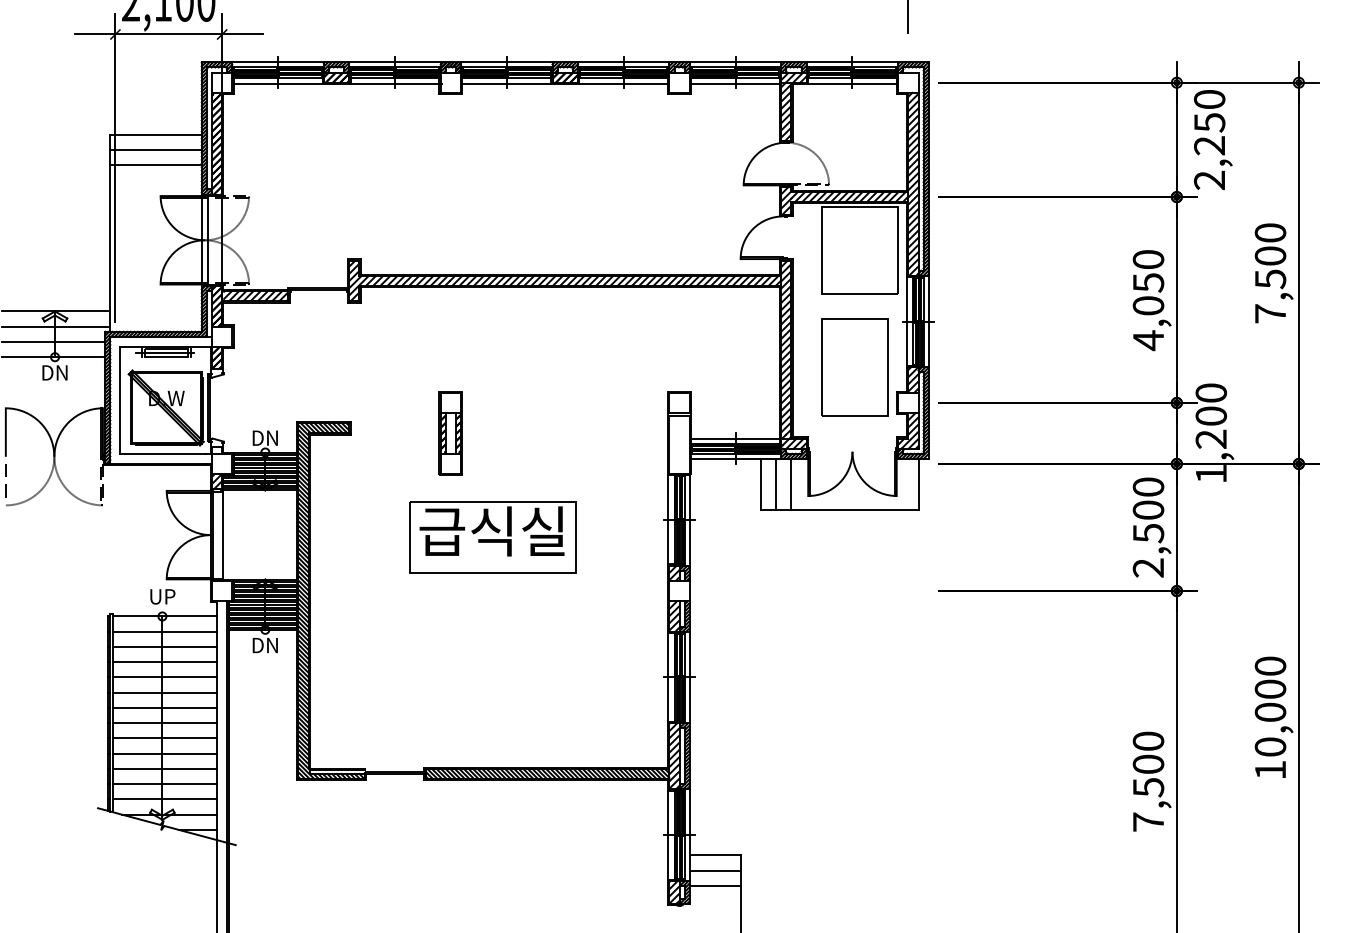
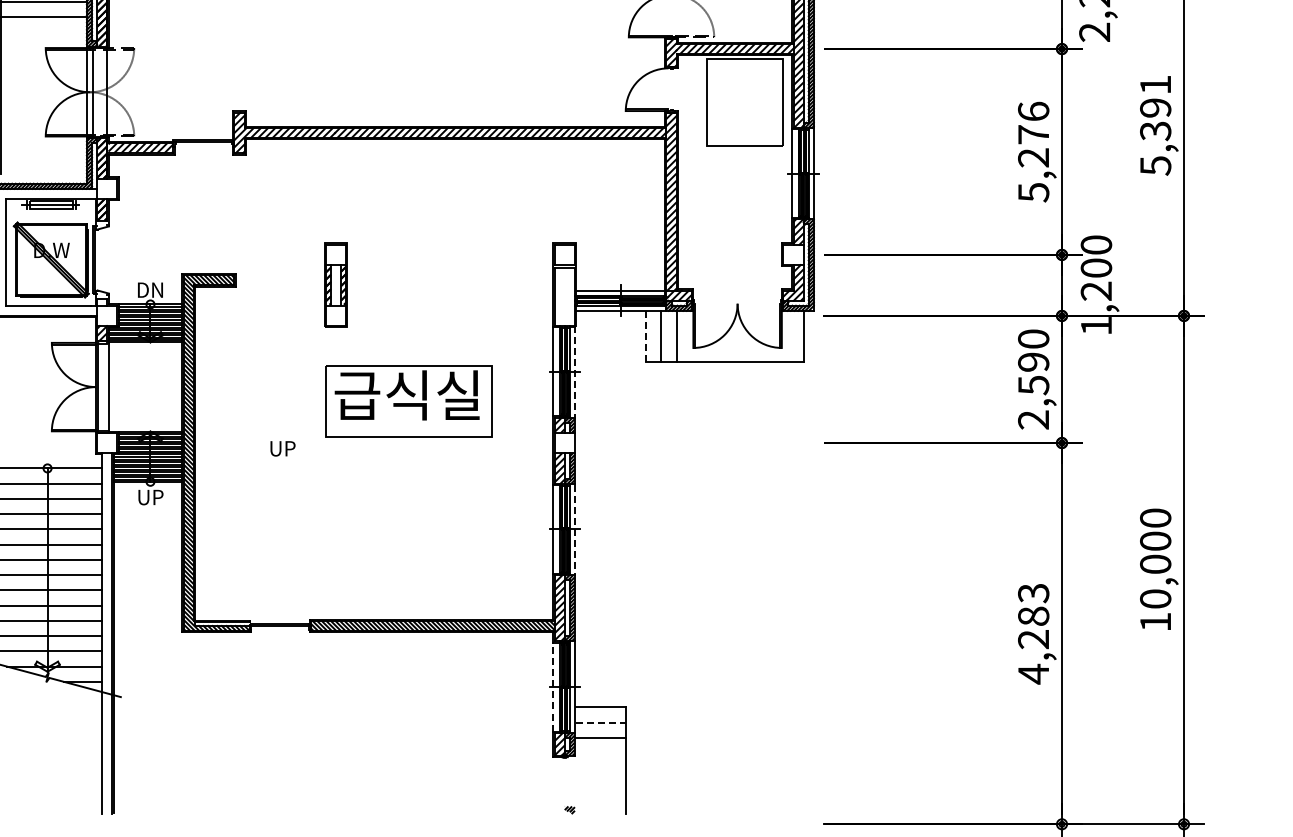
text: (1270, 273) -> (1155, 125), 7,500 -> 5,391
text: (1148, 300) -> (1033, 152), 4,050 -> 5,276
part: (854, 367) -> (739, 219), removed
line: (760, 484) -> (645, 336), solid -> dashed
text: (1148, 509) -> (1033, 361), 2,500 -> 2,590
line: (689, 519) -> (574, 371), solid -> dashed
part: (492, 537) -> (407, 401), moved
text: (162, 596) -> (282, 448), moved
text: (265, 645) -> (150, 497), DN -> UP
line: (689, 677) -> (574, 529), solid -> dashed
text: (1148, 781) -> (1033, 633), 7,500 -> 4,283
line: (668, 834) -> (553, 686), solid -> dashed
line: (715, 870) -> (600, 722), solid -> dashed

